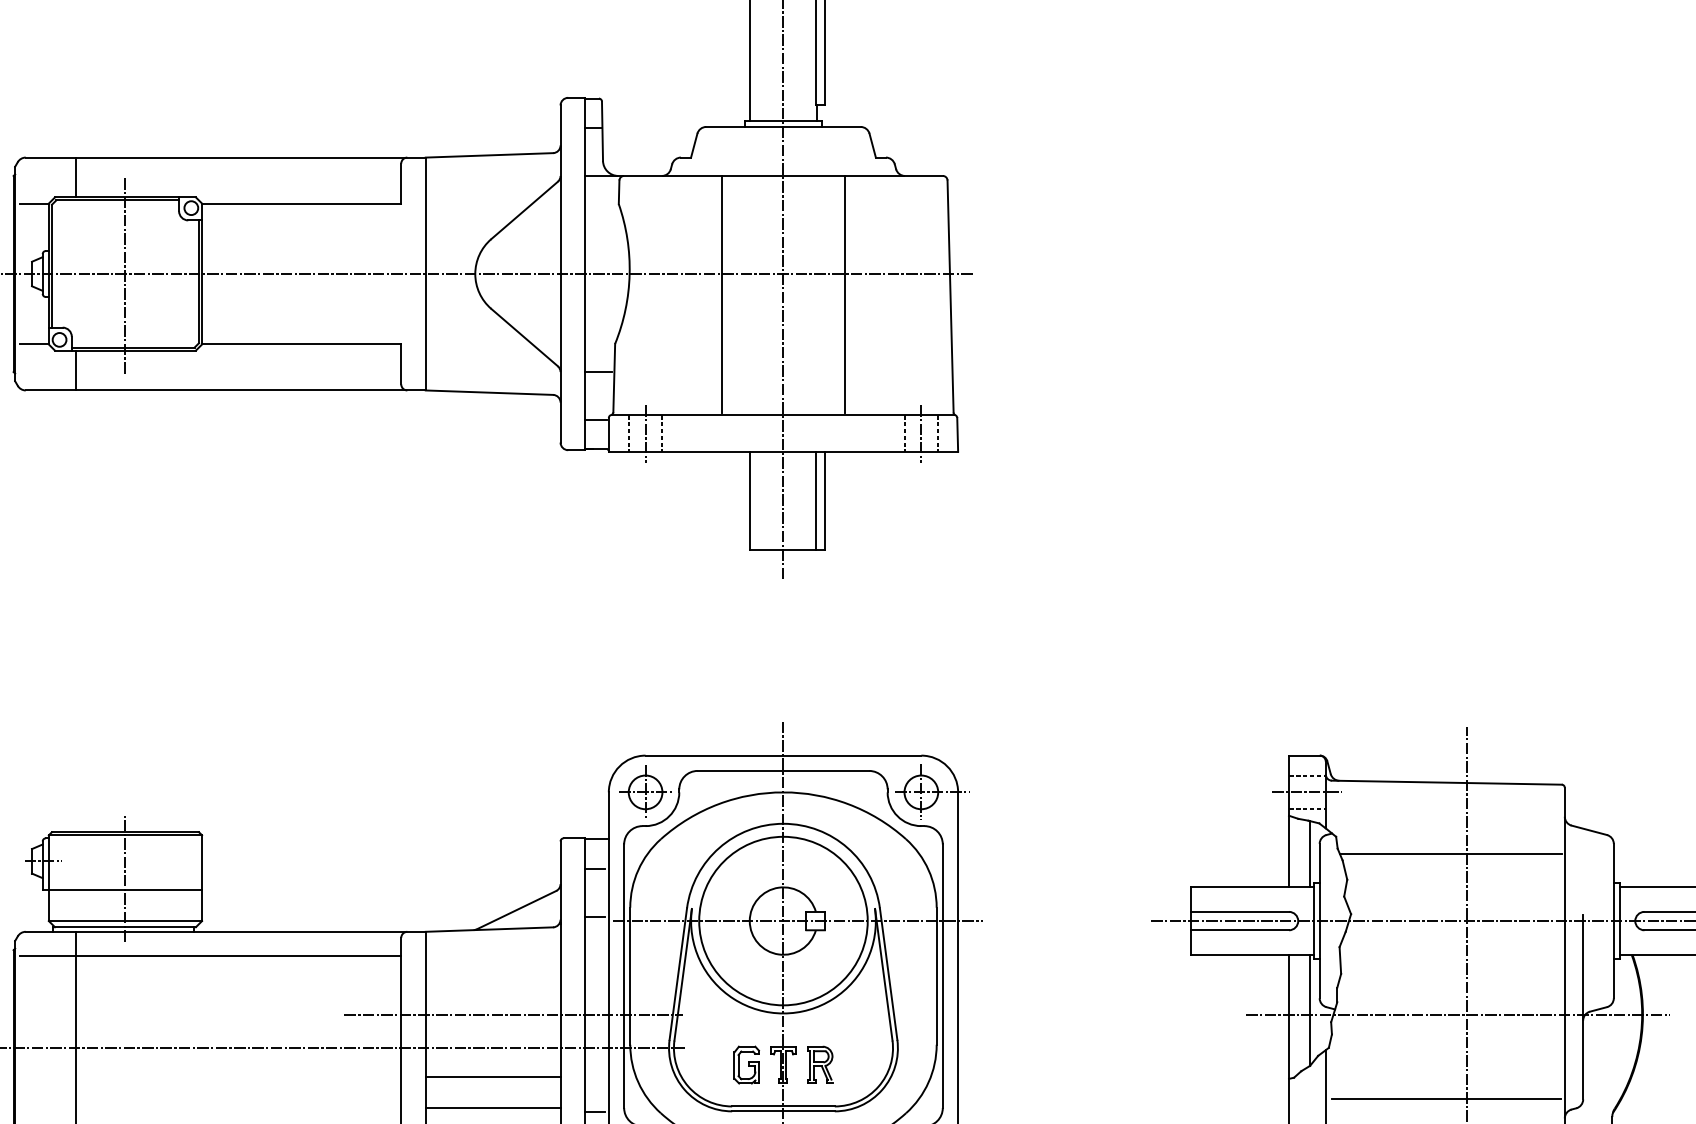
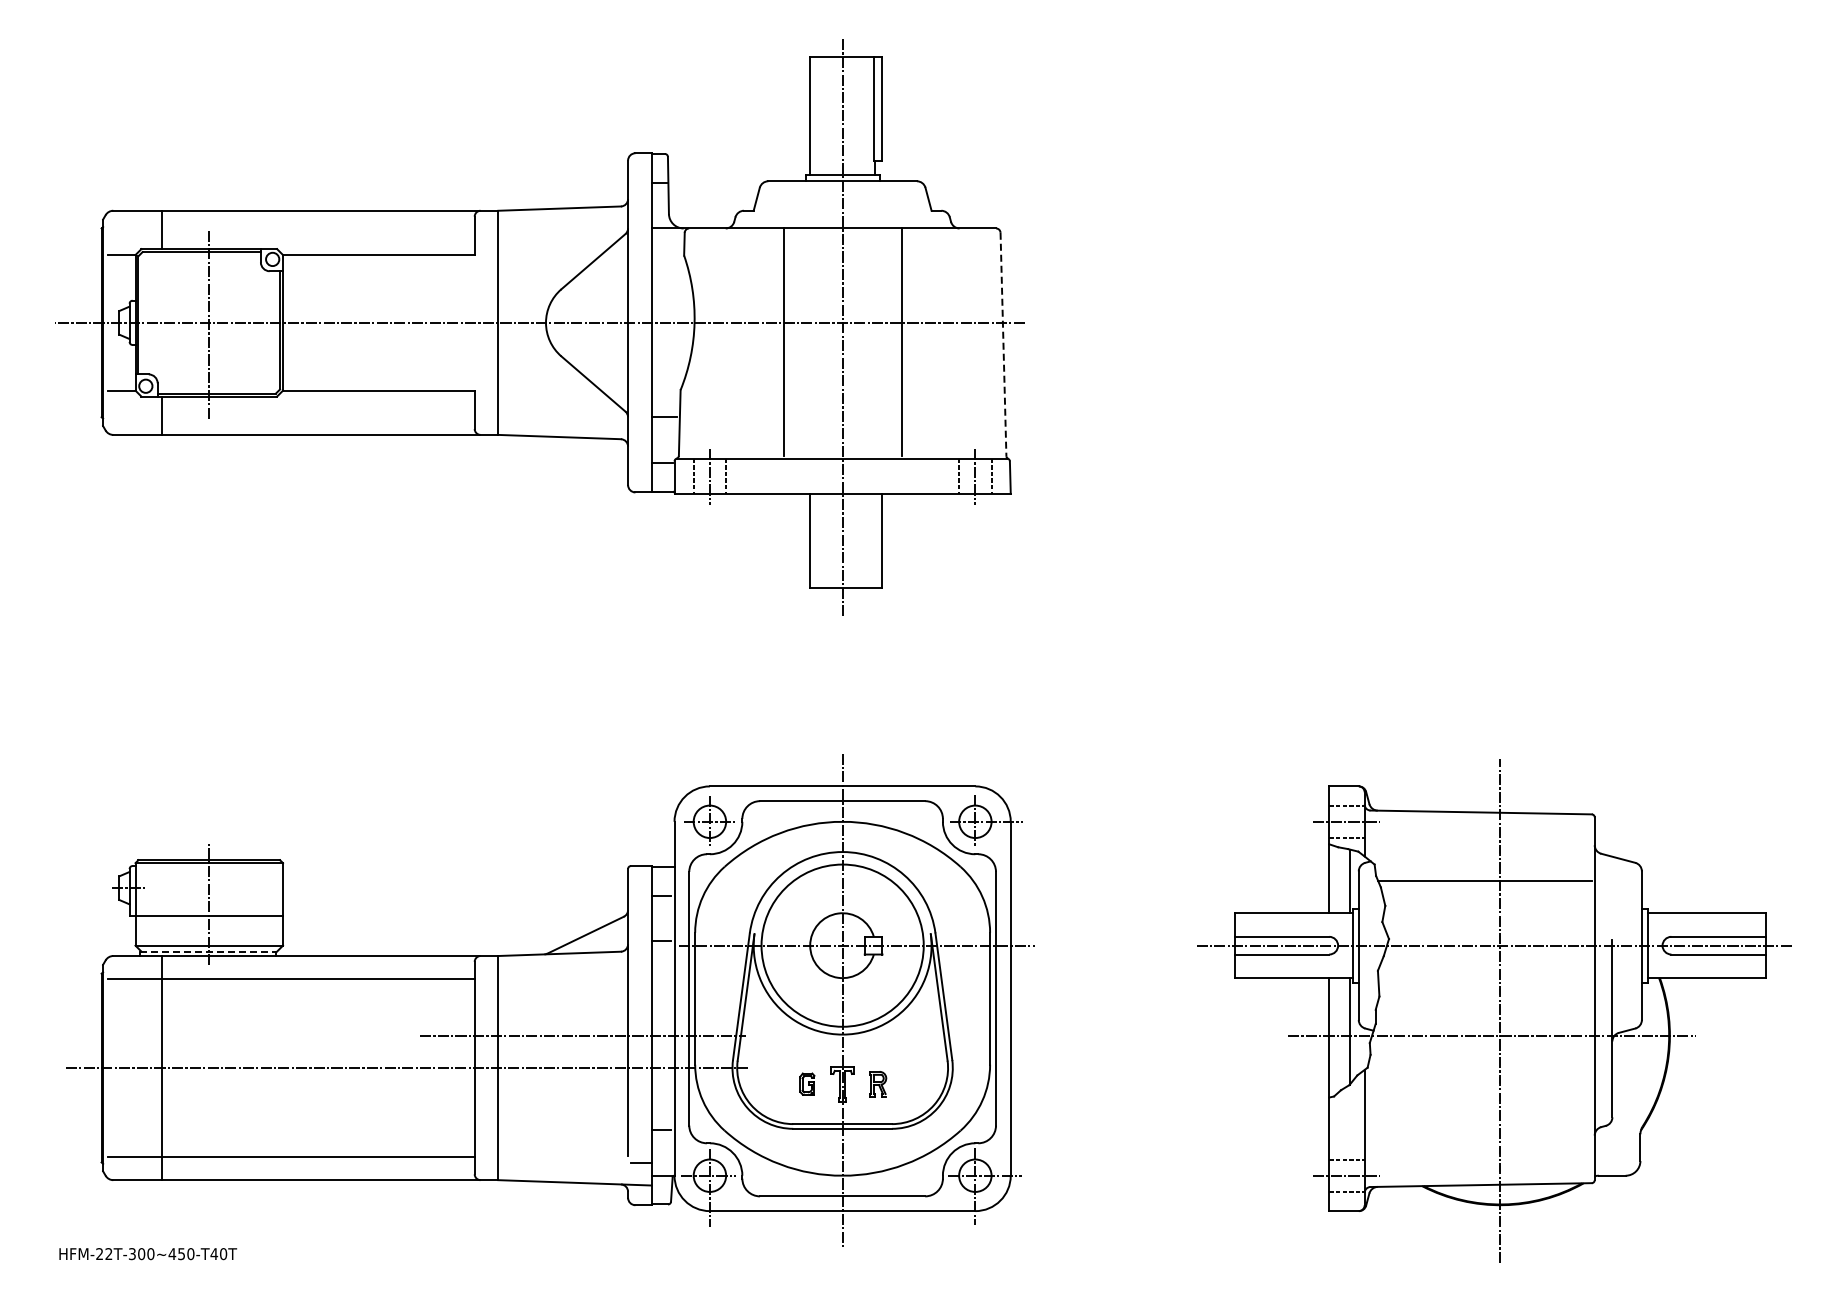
line: (950, 296) -> (1003, 344), solid -> dashed
line: (815, 500) -> (873, 540), removed
line: (124, 927) -> (208, 951), solid -> dashed
part: (746, 1064) -> (807, 1083), size x0.6
part: (819, 1064) -> (877, 1083), size x0.7
line: (493, 1076) -> (563, 1095), removed
line: (1446, 1098) -> (1480, 1116), removed
line: (493, 1107) -> (563, 1125), removed

